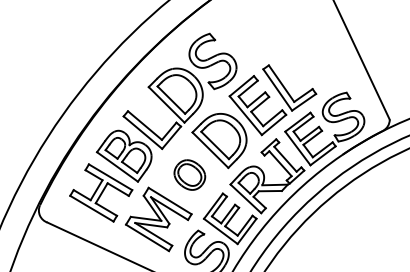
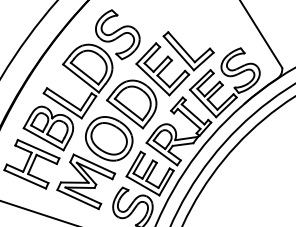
part: (189, 174) -> (108, 138), size x1.67

